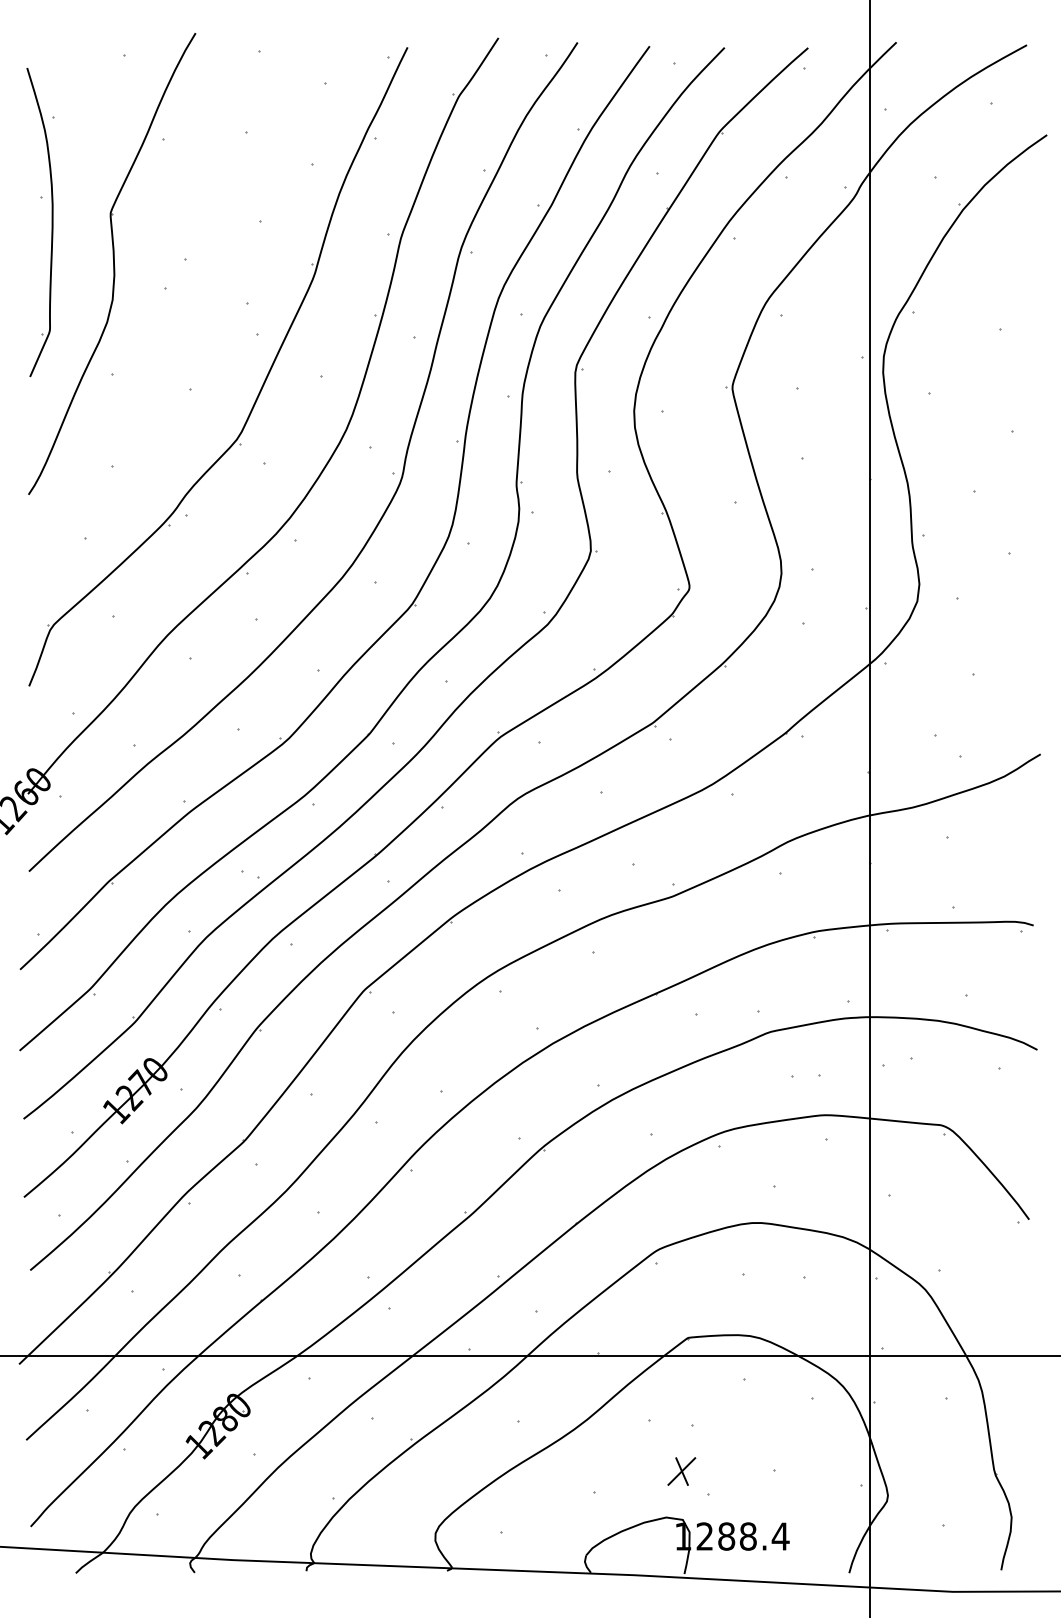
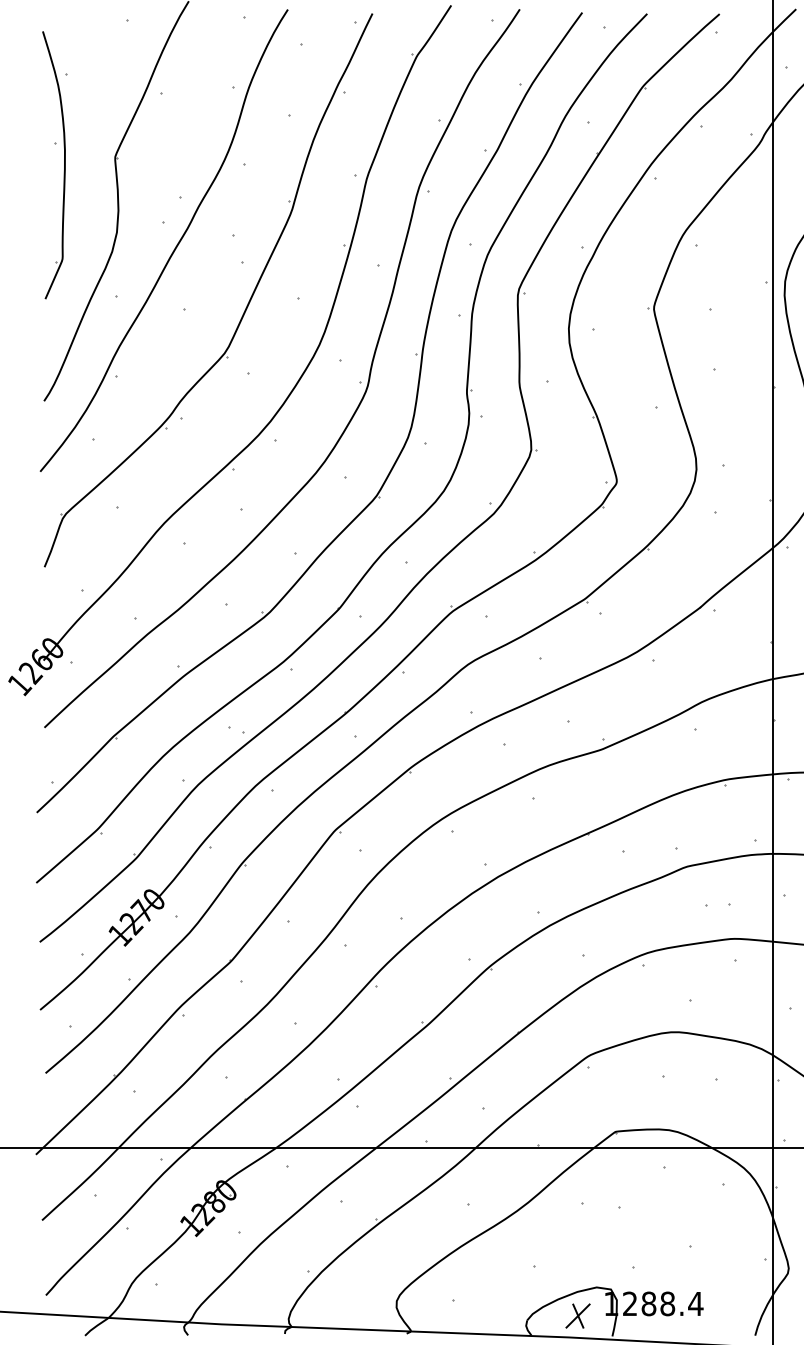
curve: (179, 317) -> (174, 247), added
part: (681, 1471) -> (577, 1316), moved

